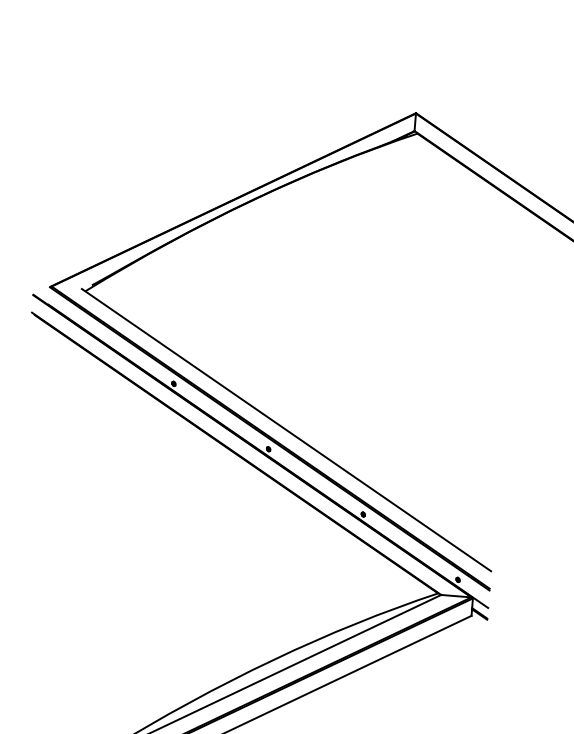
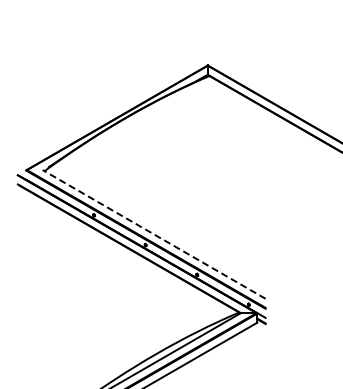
line: (287, 430) -> (154, 234), solid -> dashed

